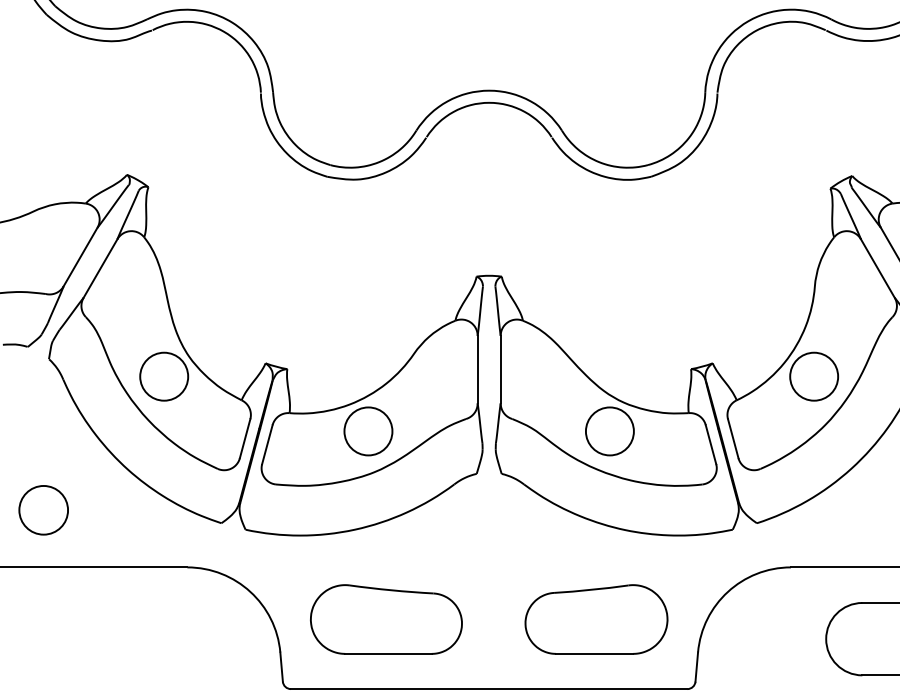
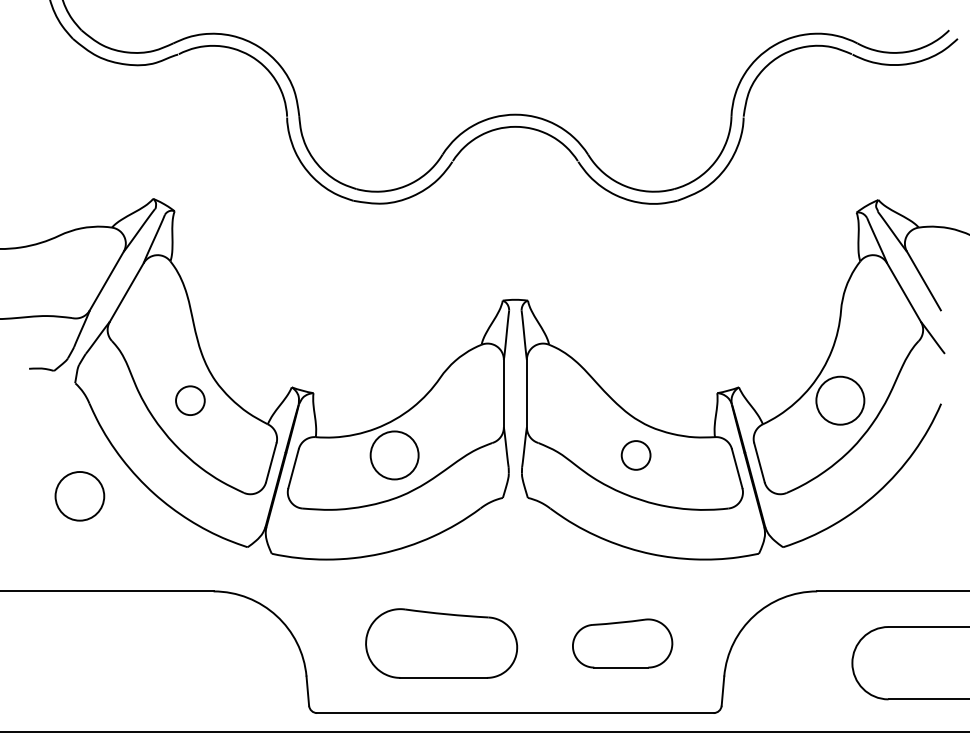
circle: (164, 376) -> (190, 400), size x0.6
circle: (610, 431) -> (636, 455), size x0.6
circle: (43, 510) -> (79, 496), moved
part: (386, 619) -> (441, 643), moved
part: (596, 619) -> (622, 643), size x0.7

